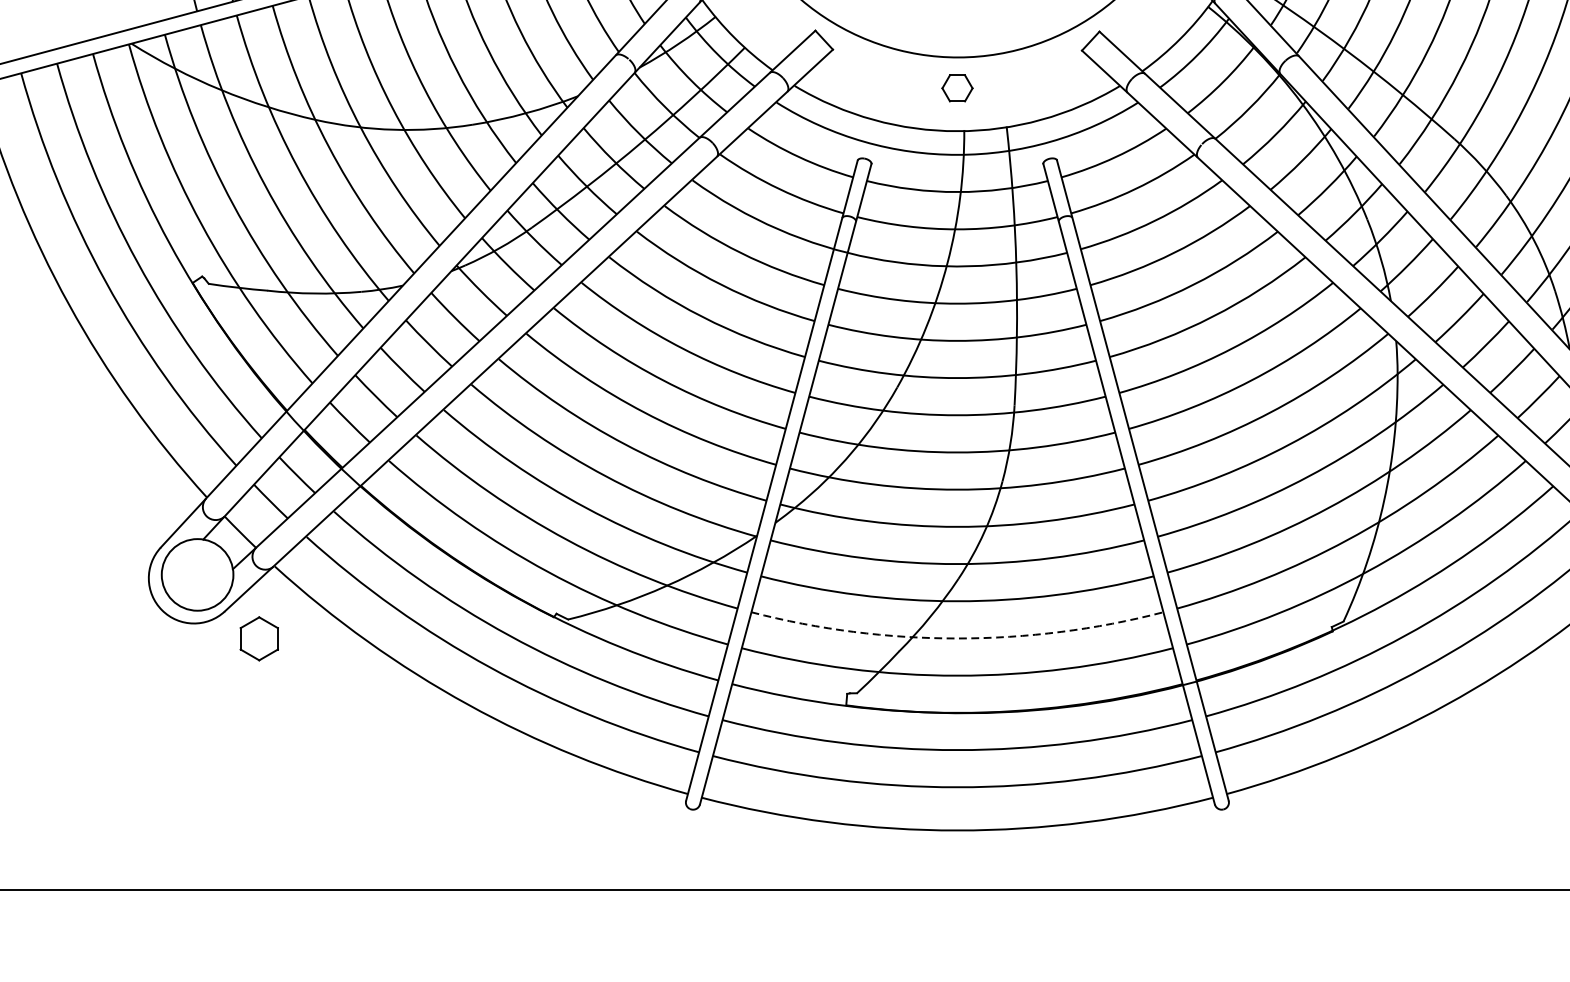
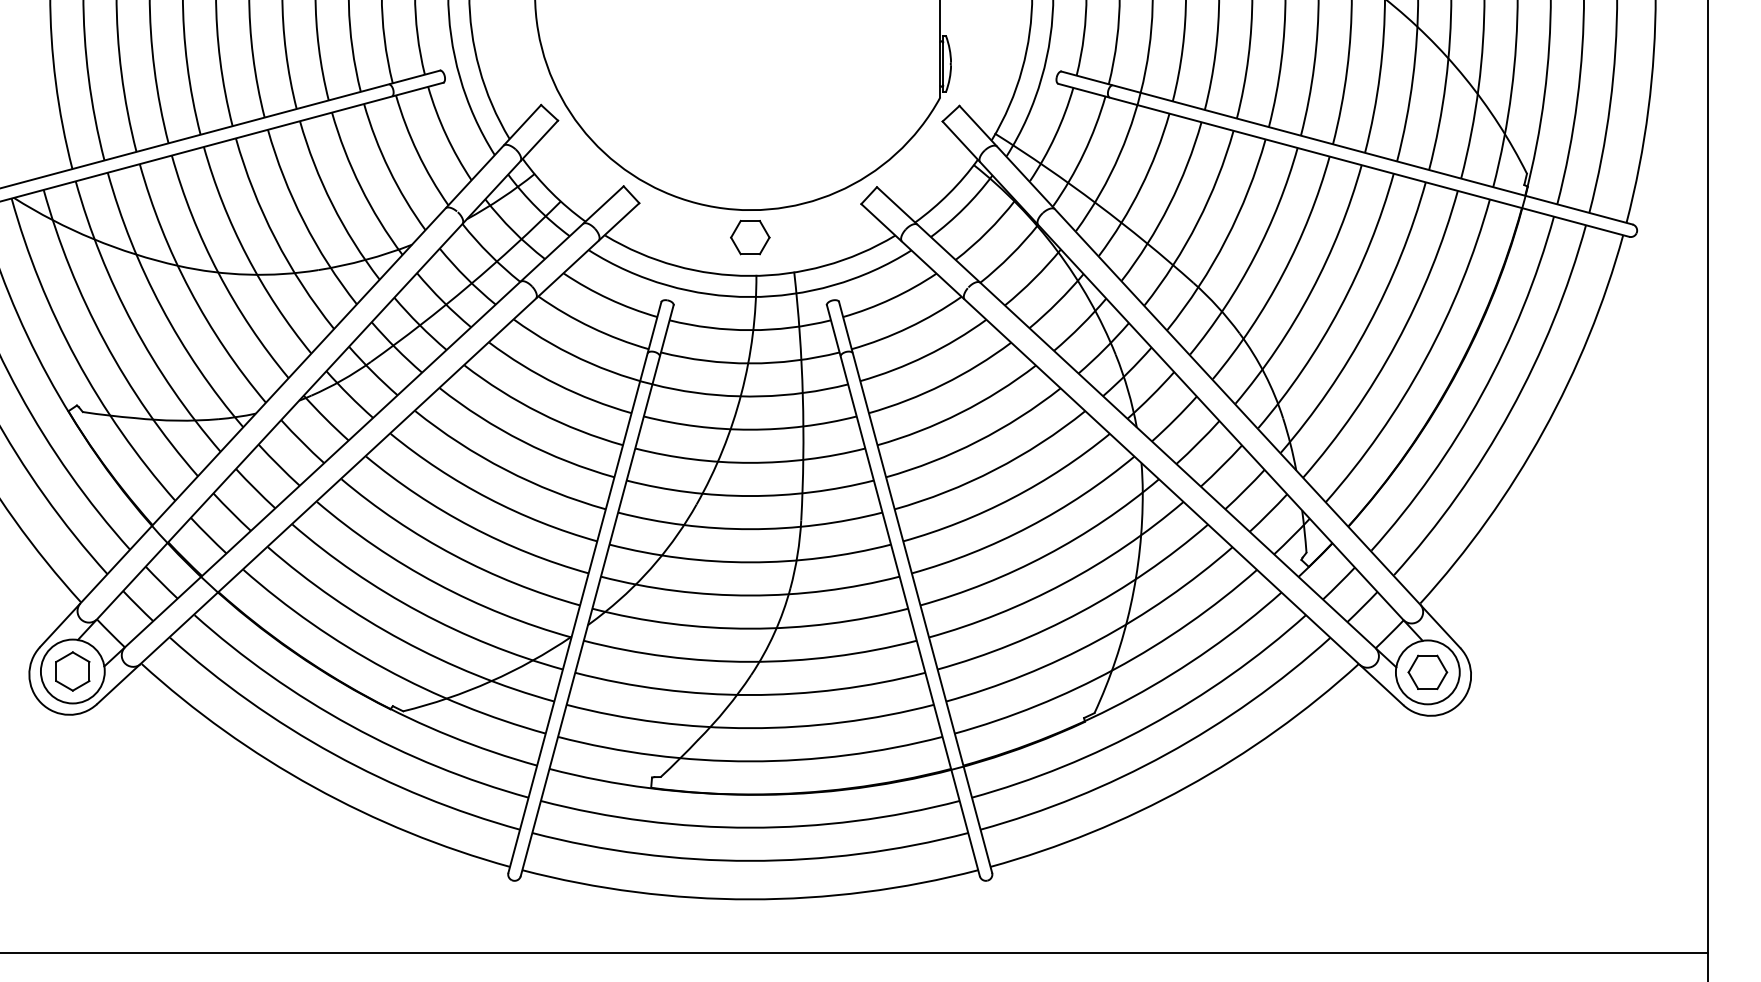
part: (957, 88) -> (750, 237), size x1.43
part: (258, 638) -> (72, 671), moved
arc: (957, 638) -> (750, 728), dashed -> solid

